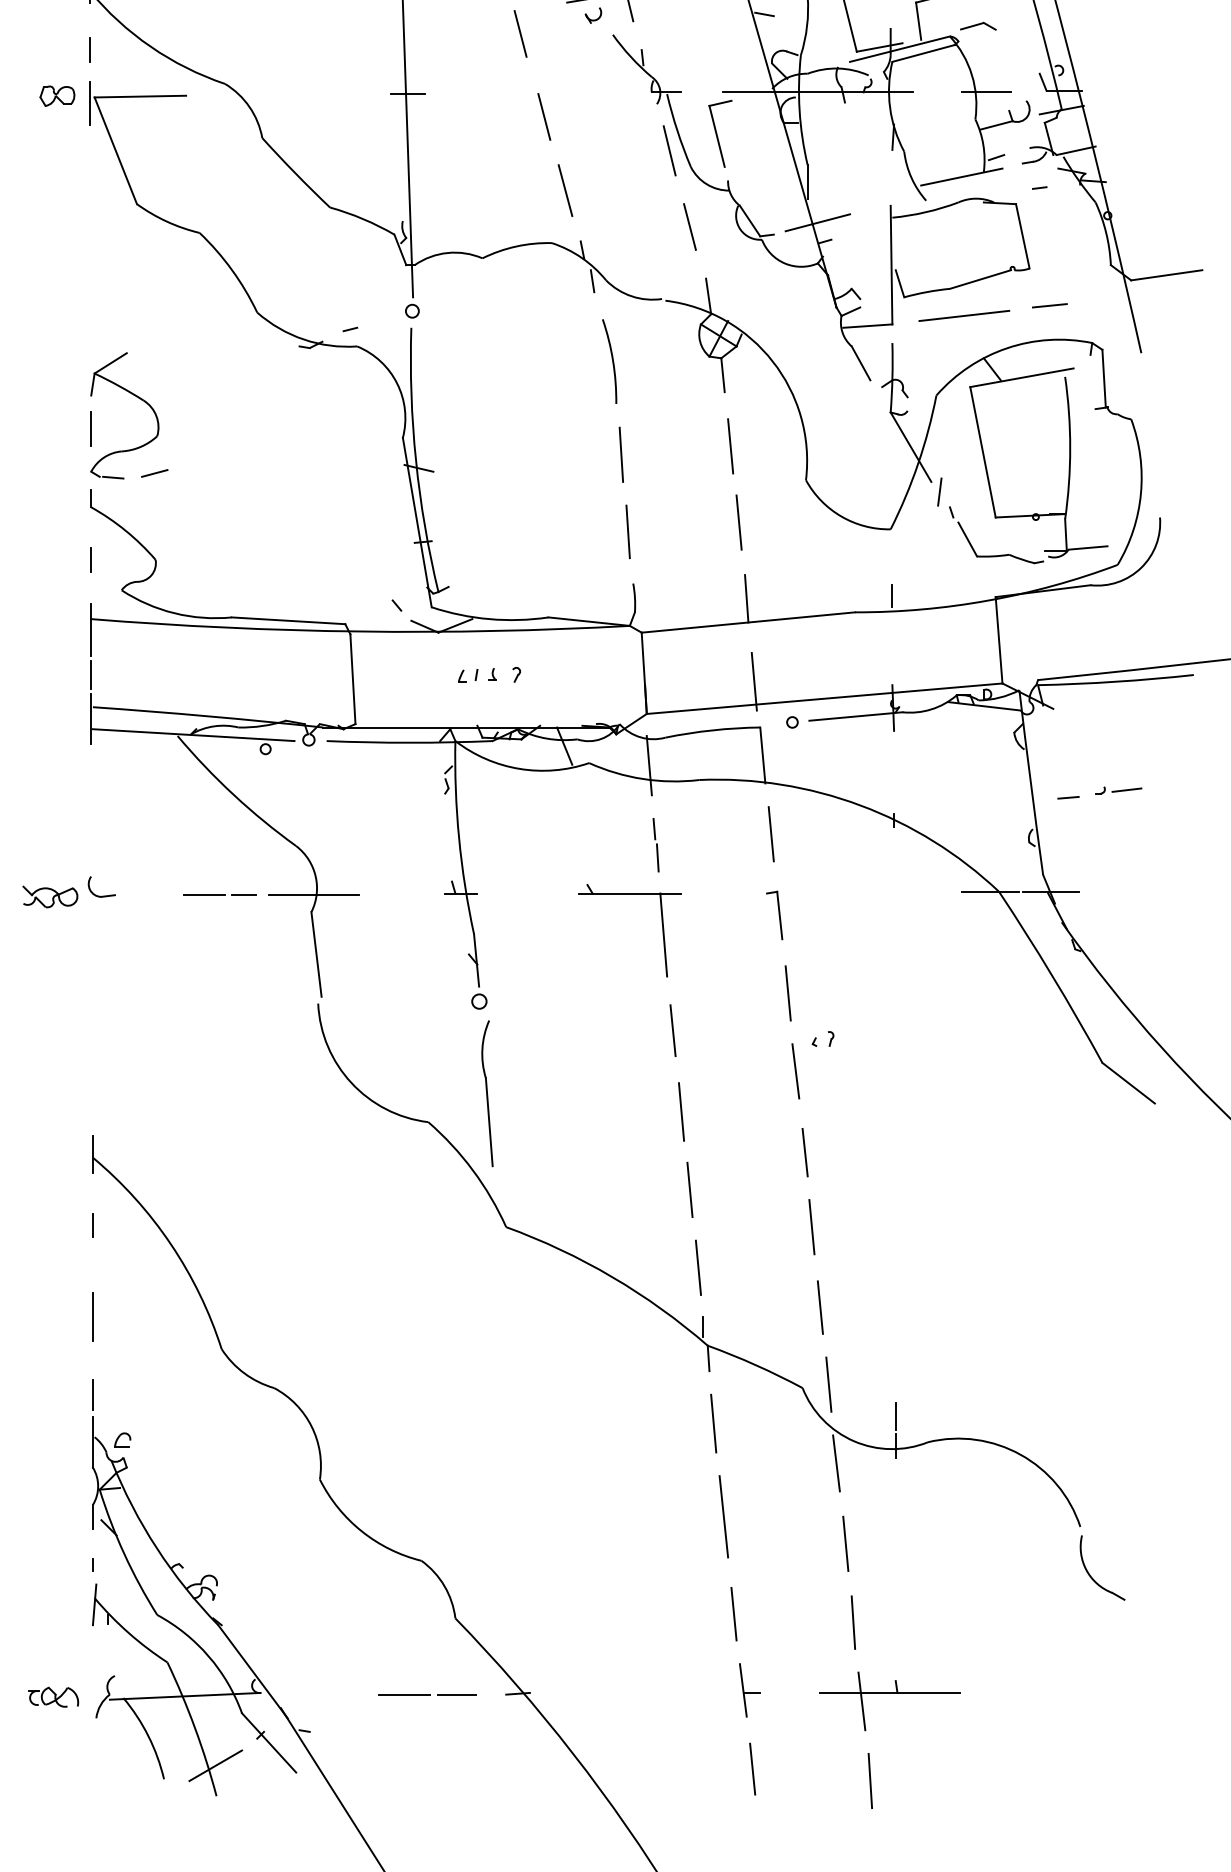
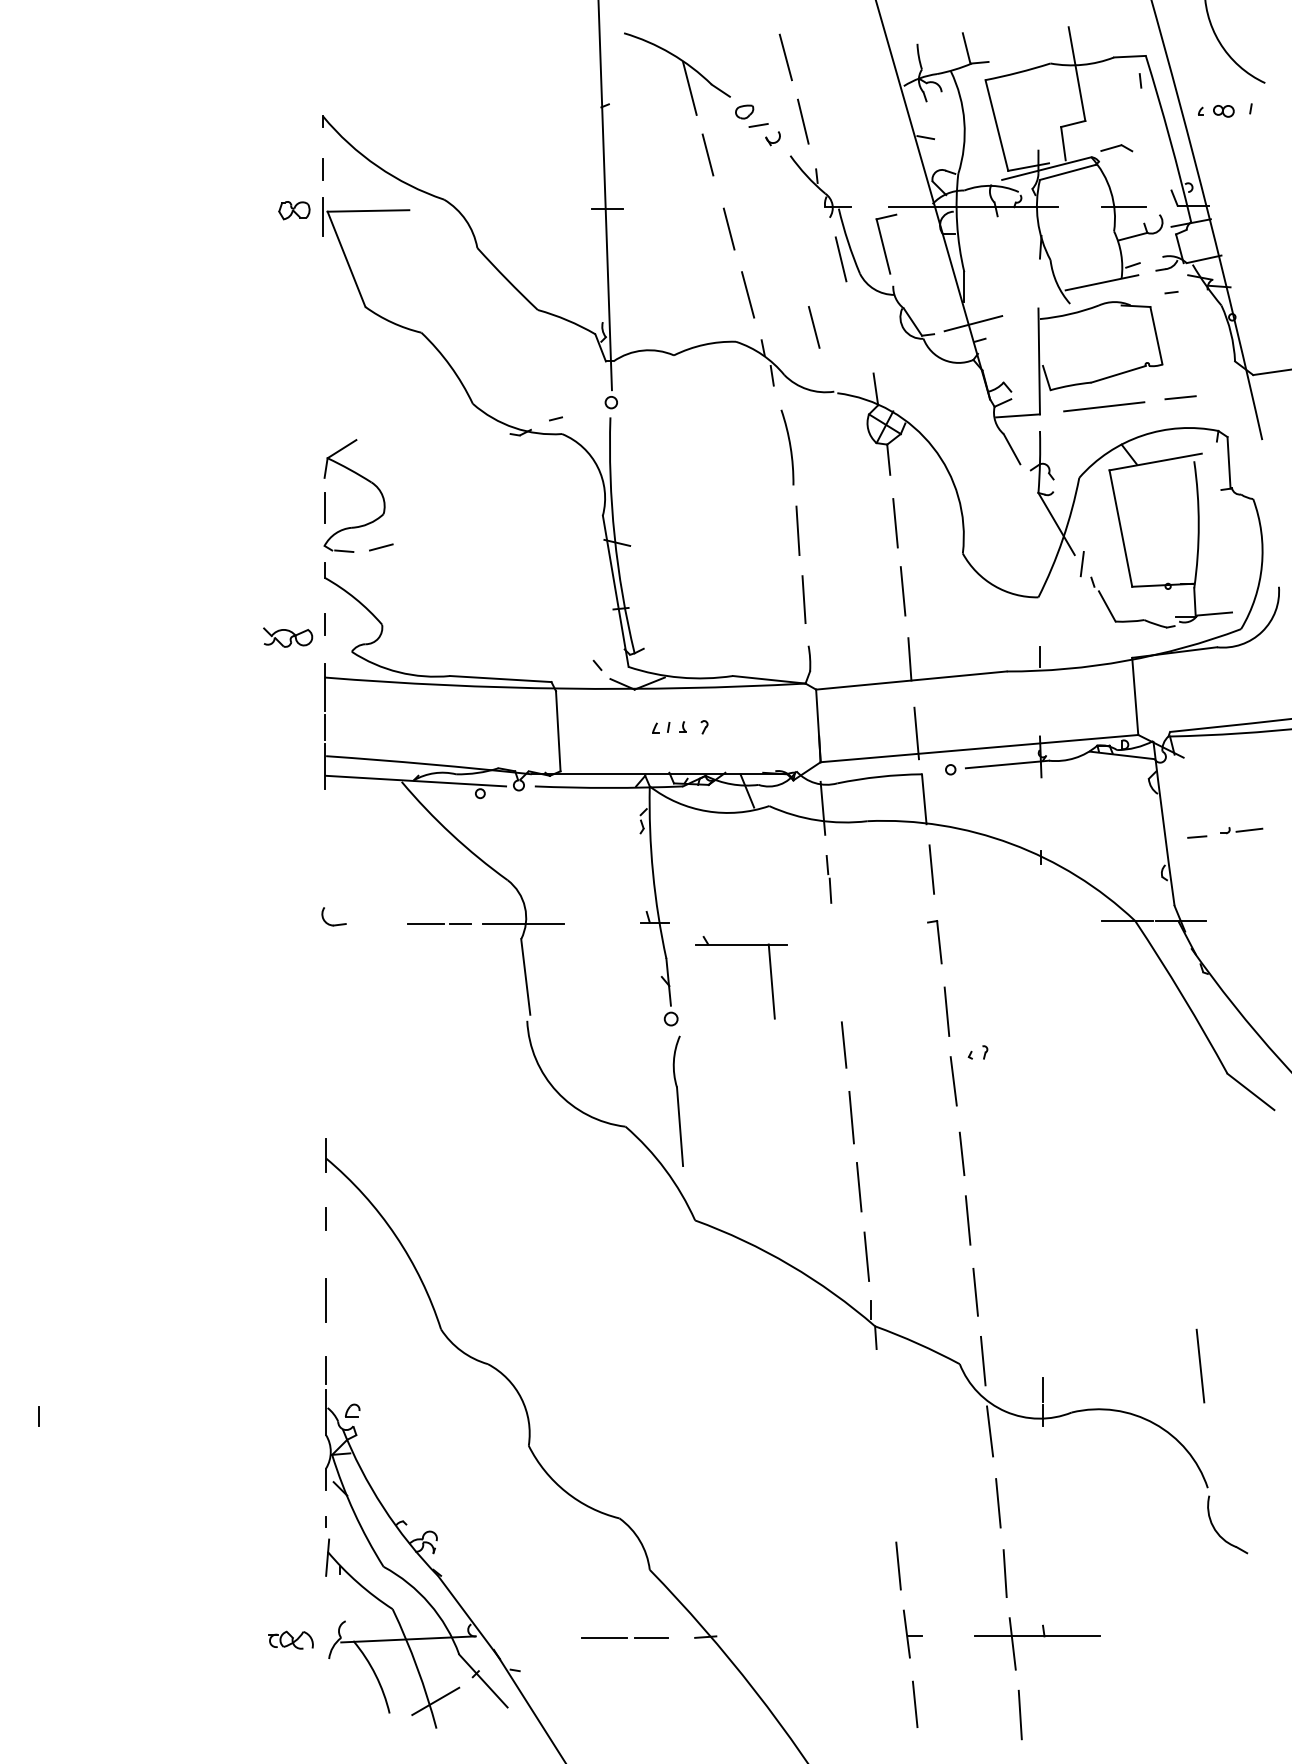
line: (690, 227) -> (814, 327), moved
part: (50, 896) -> (288, 637), moved
part: (662, 930) -> (770, 977), moved
line: (713, 1423) -> (880, 1395), removed
line: (723, 1516) -> (1200, 1365), moved

